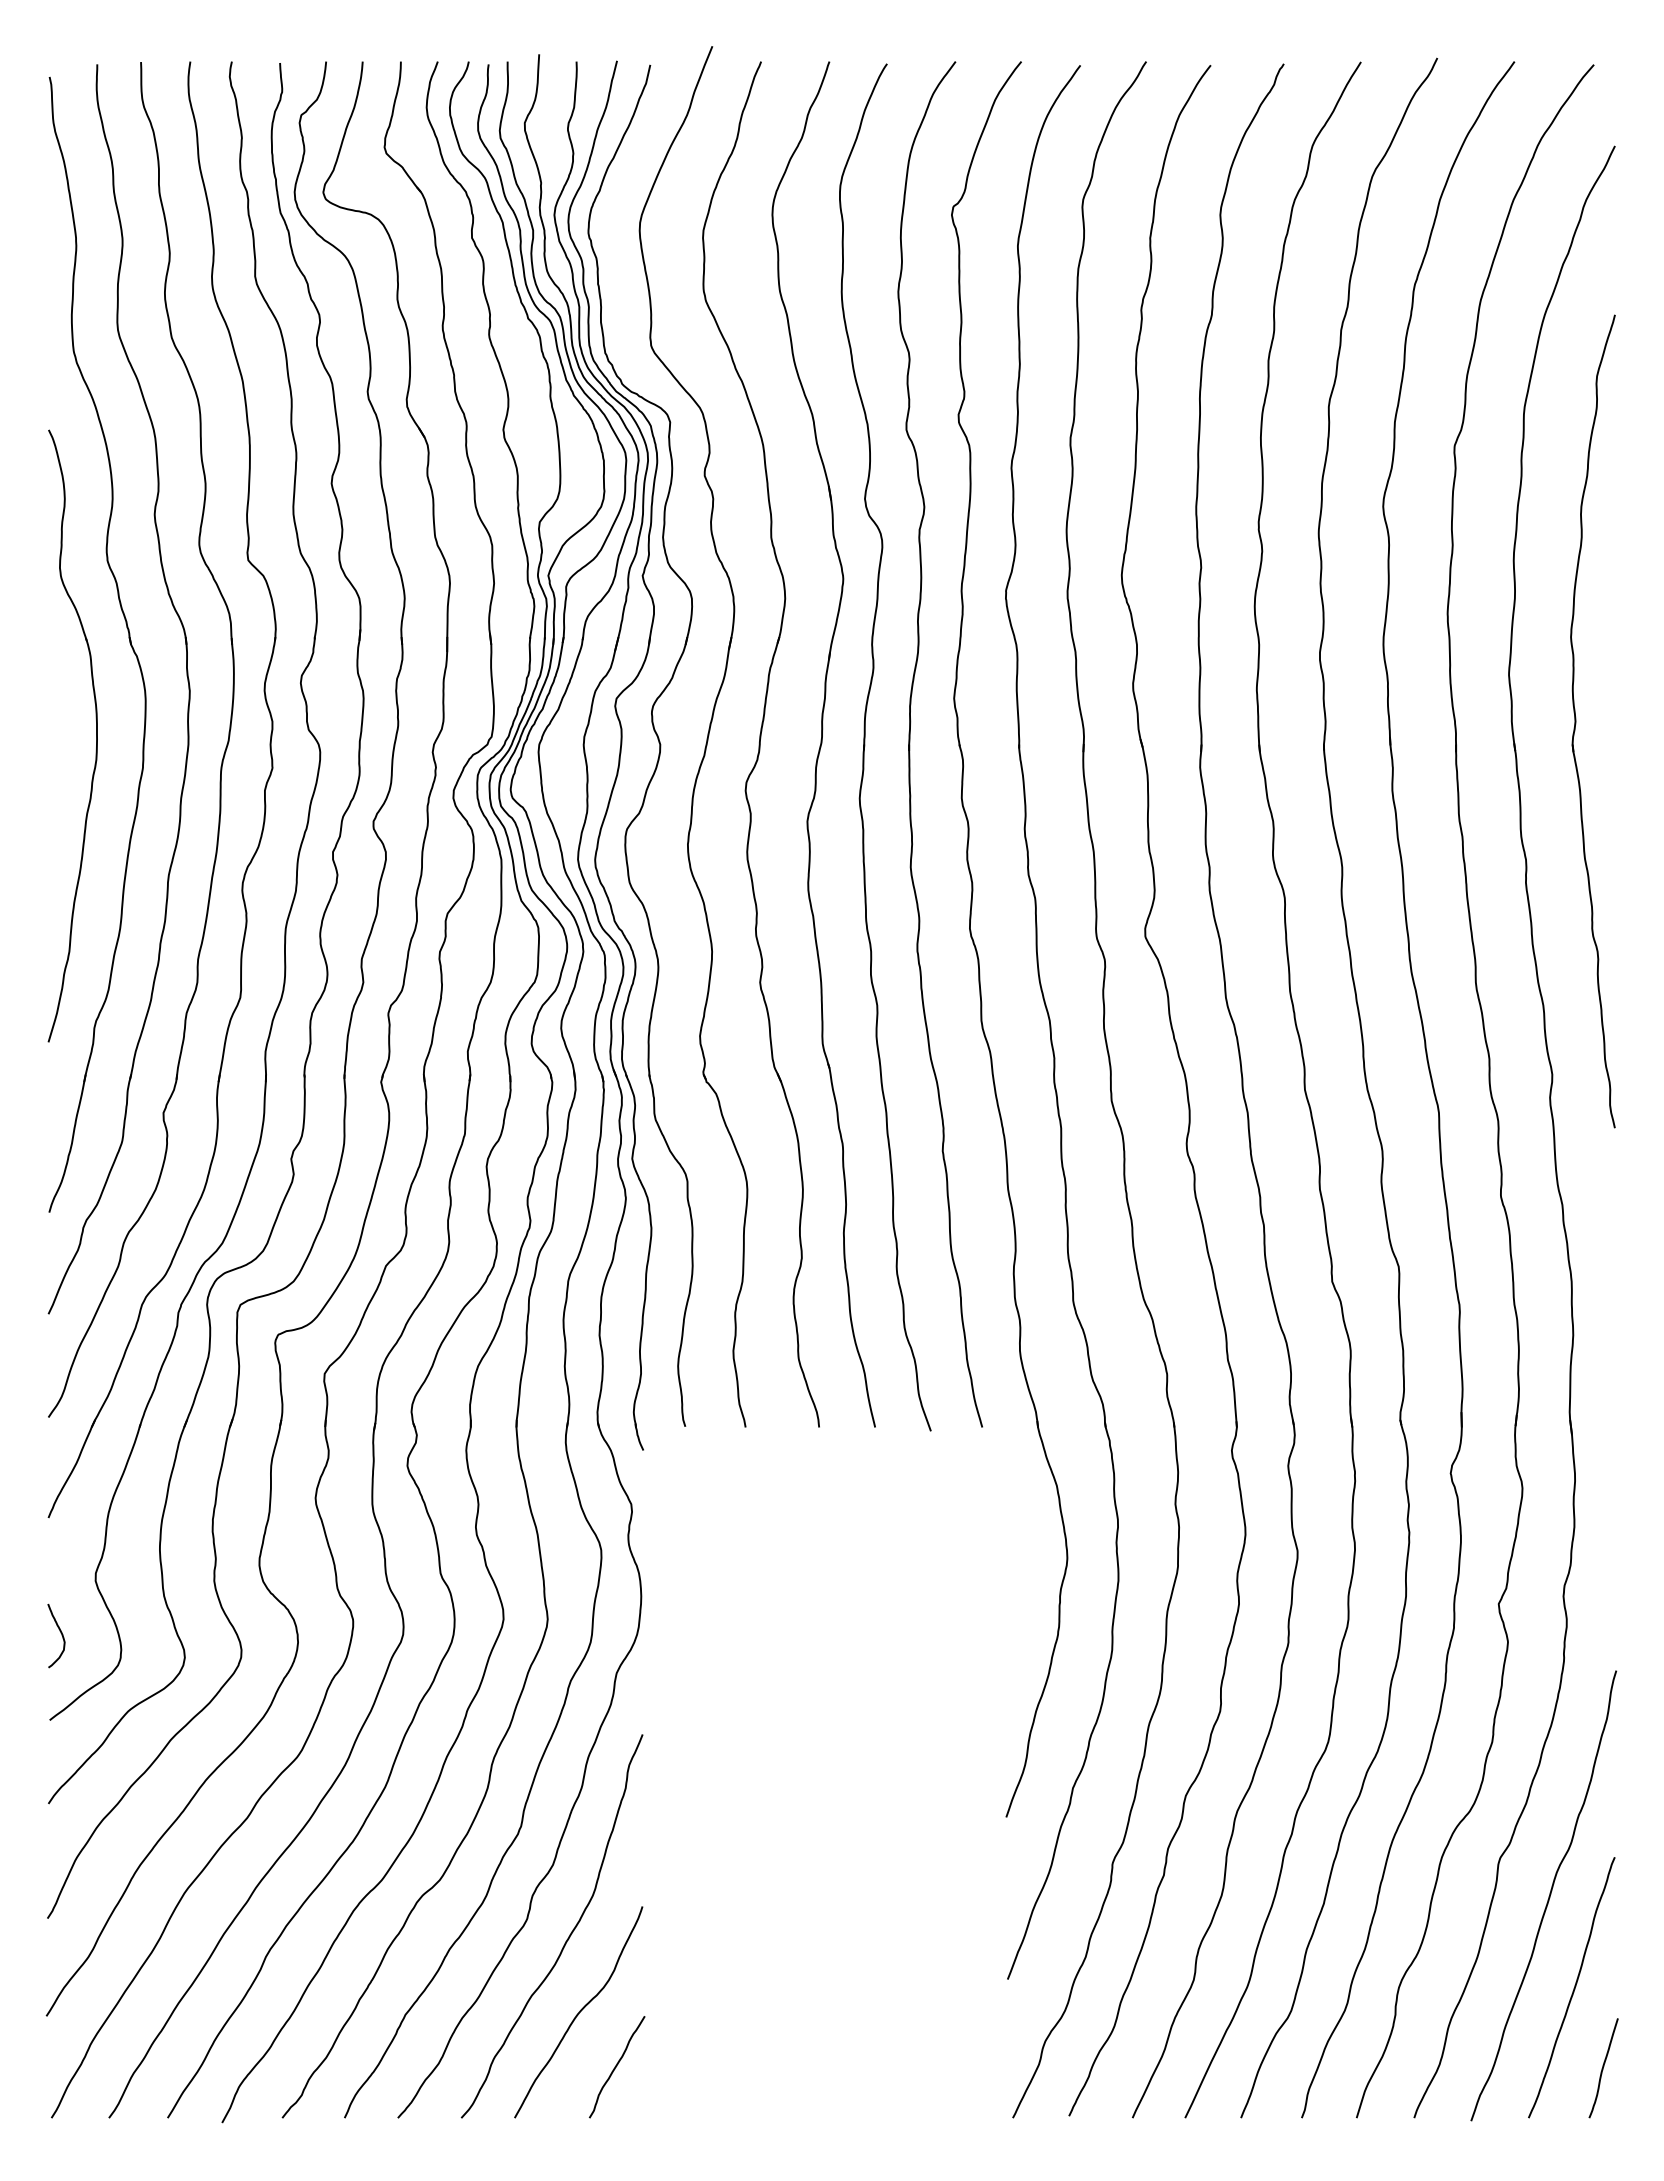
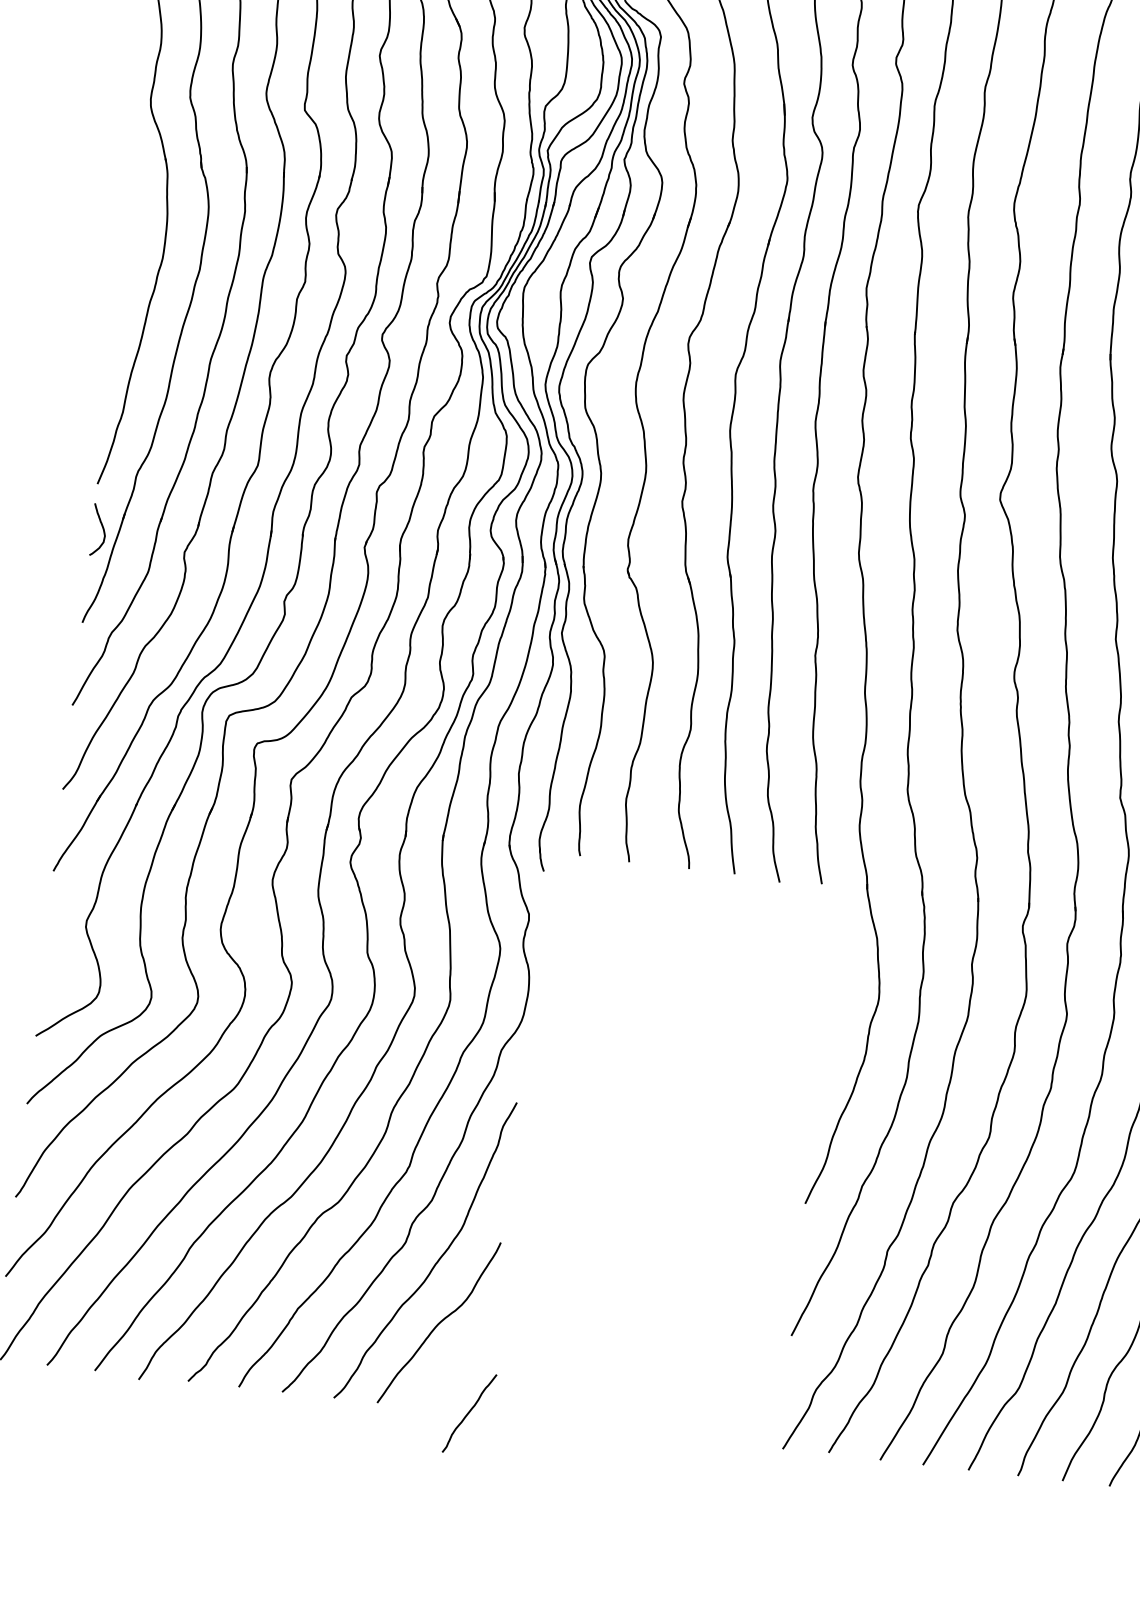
curve: (60, 1633) -> (102, 528), moved
curve: (616, 2067) -> (468, 1413), moved

